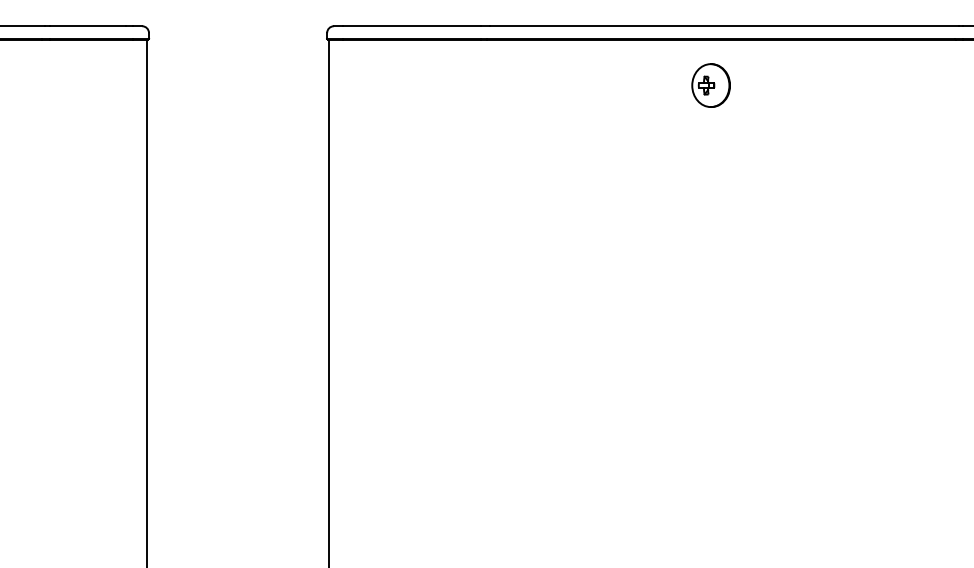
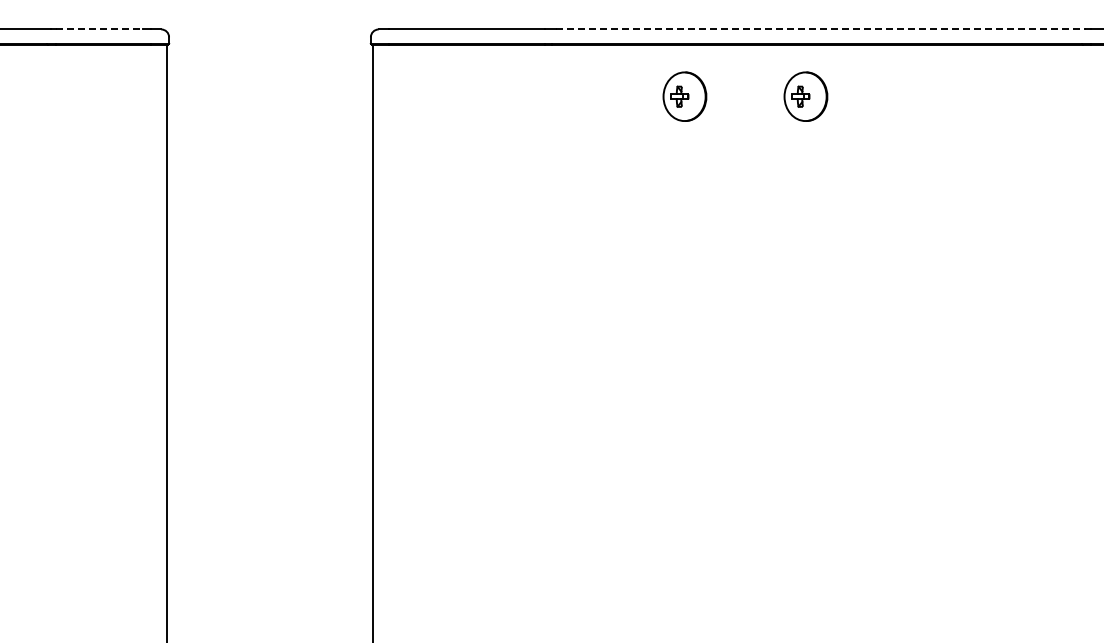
line: (88, 26) -> (100, 29), solid -> dashed
line: (724, 26) -> (821, 29), solid -> dashed
part: (603, 85) -> (684, 96), added

